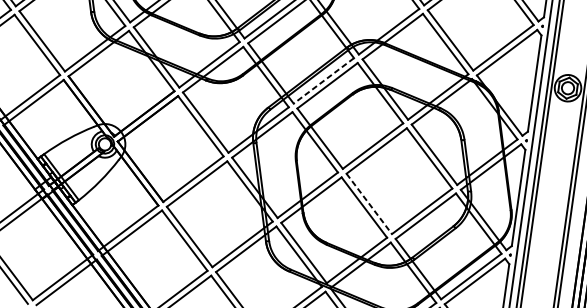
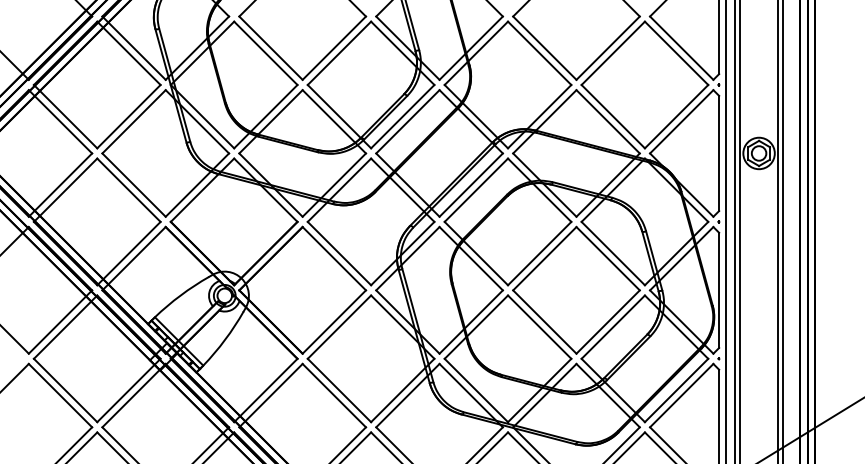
line: (324, 81) -> (471, 185), dashed -> solid
line: (368, 204) -> (544, 322), dashed -> solid

